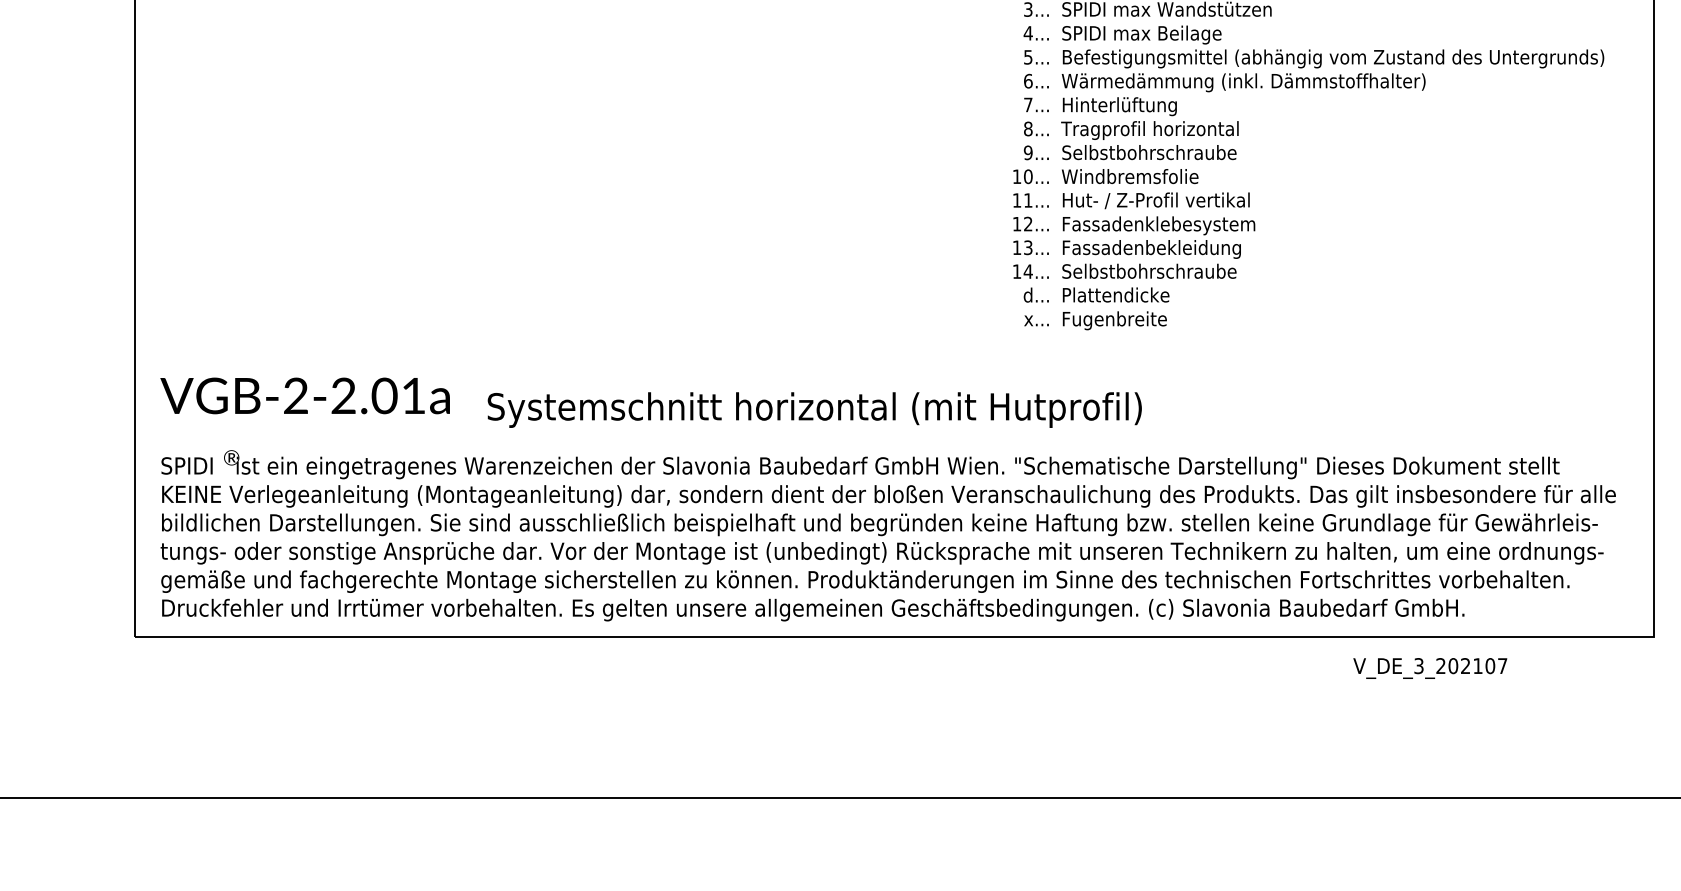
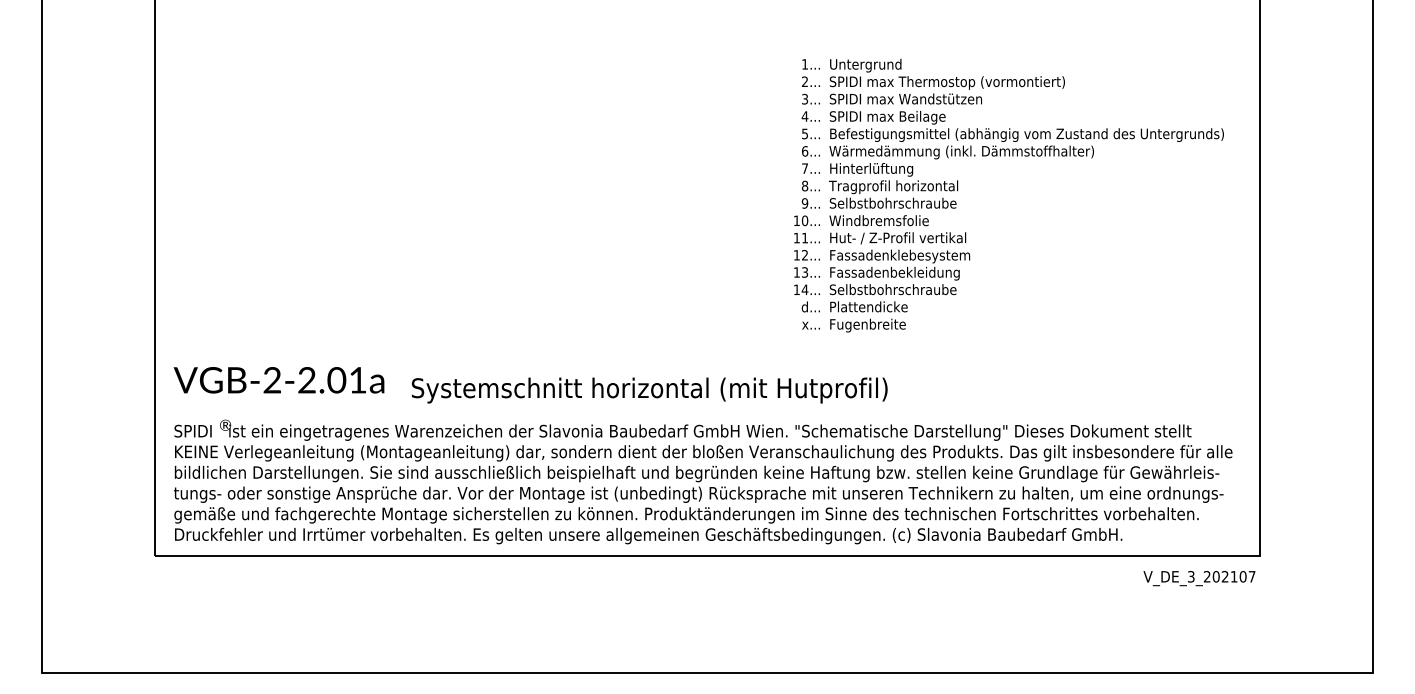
text: (1430, 668) -> (1199, 578), moved

